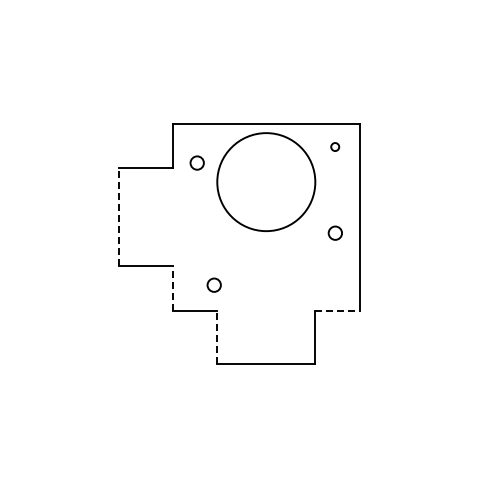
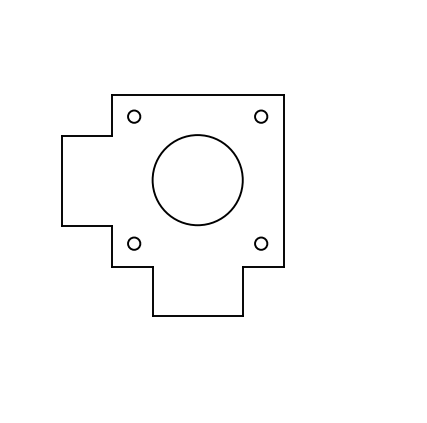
circle: (334, 146) -> (260, 116), size x1.67
circle: (196, 162) -> (133, 116), moved
circle: (266, 181) -> (197, 179), moved
line: (119, 216) -> (62, 180), dashed -> solid
circle: (334, 232) -> (260, 243), moved
circle: (213, 284) -> (133, 243), moved
line: (172, 288) -> (111, 246), dashed -> solid
line: (338, 310) -> (264, 266), dashed -> solid
line: (217, 337) -> (152, 291), dashed -> solid

